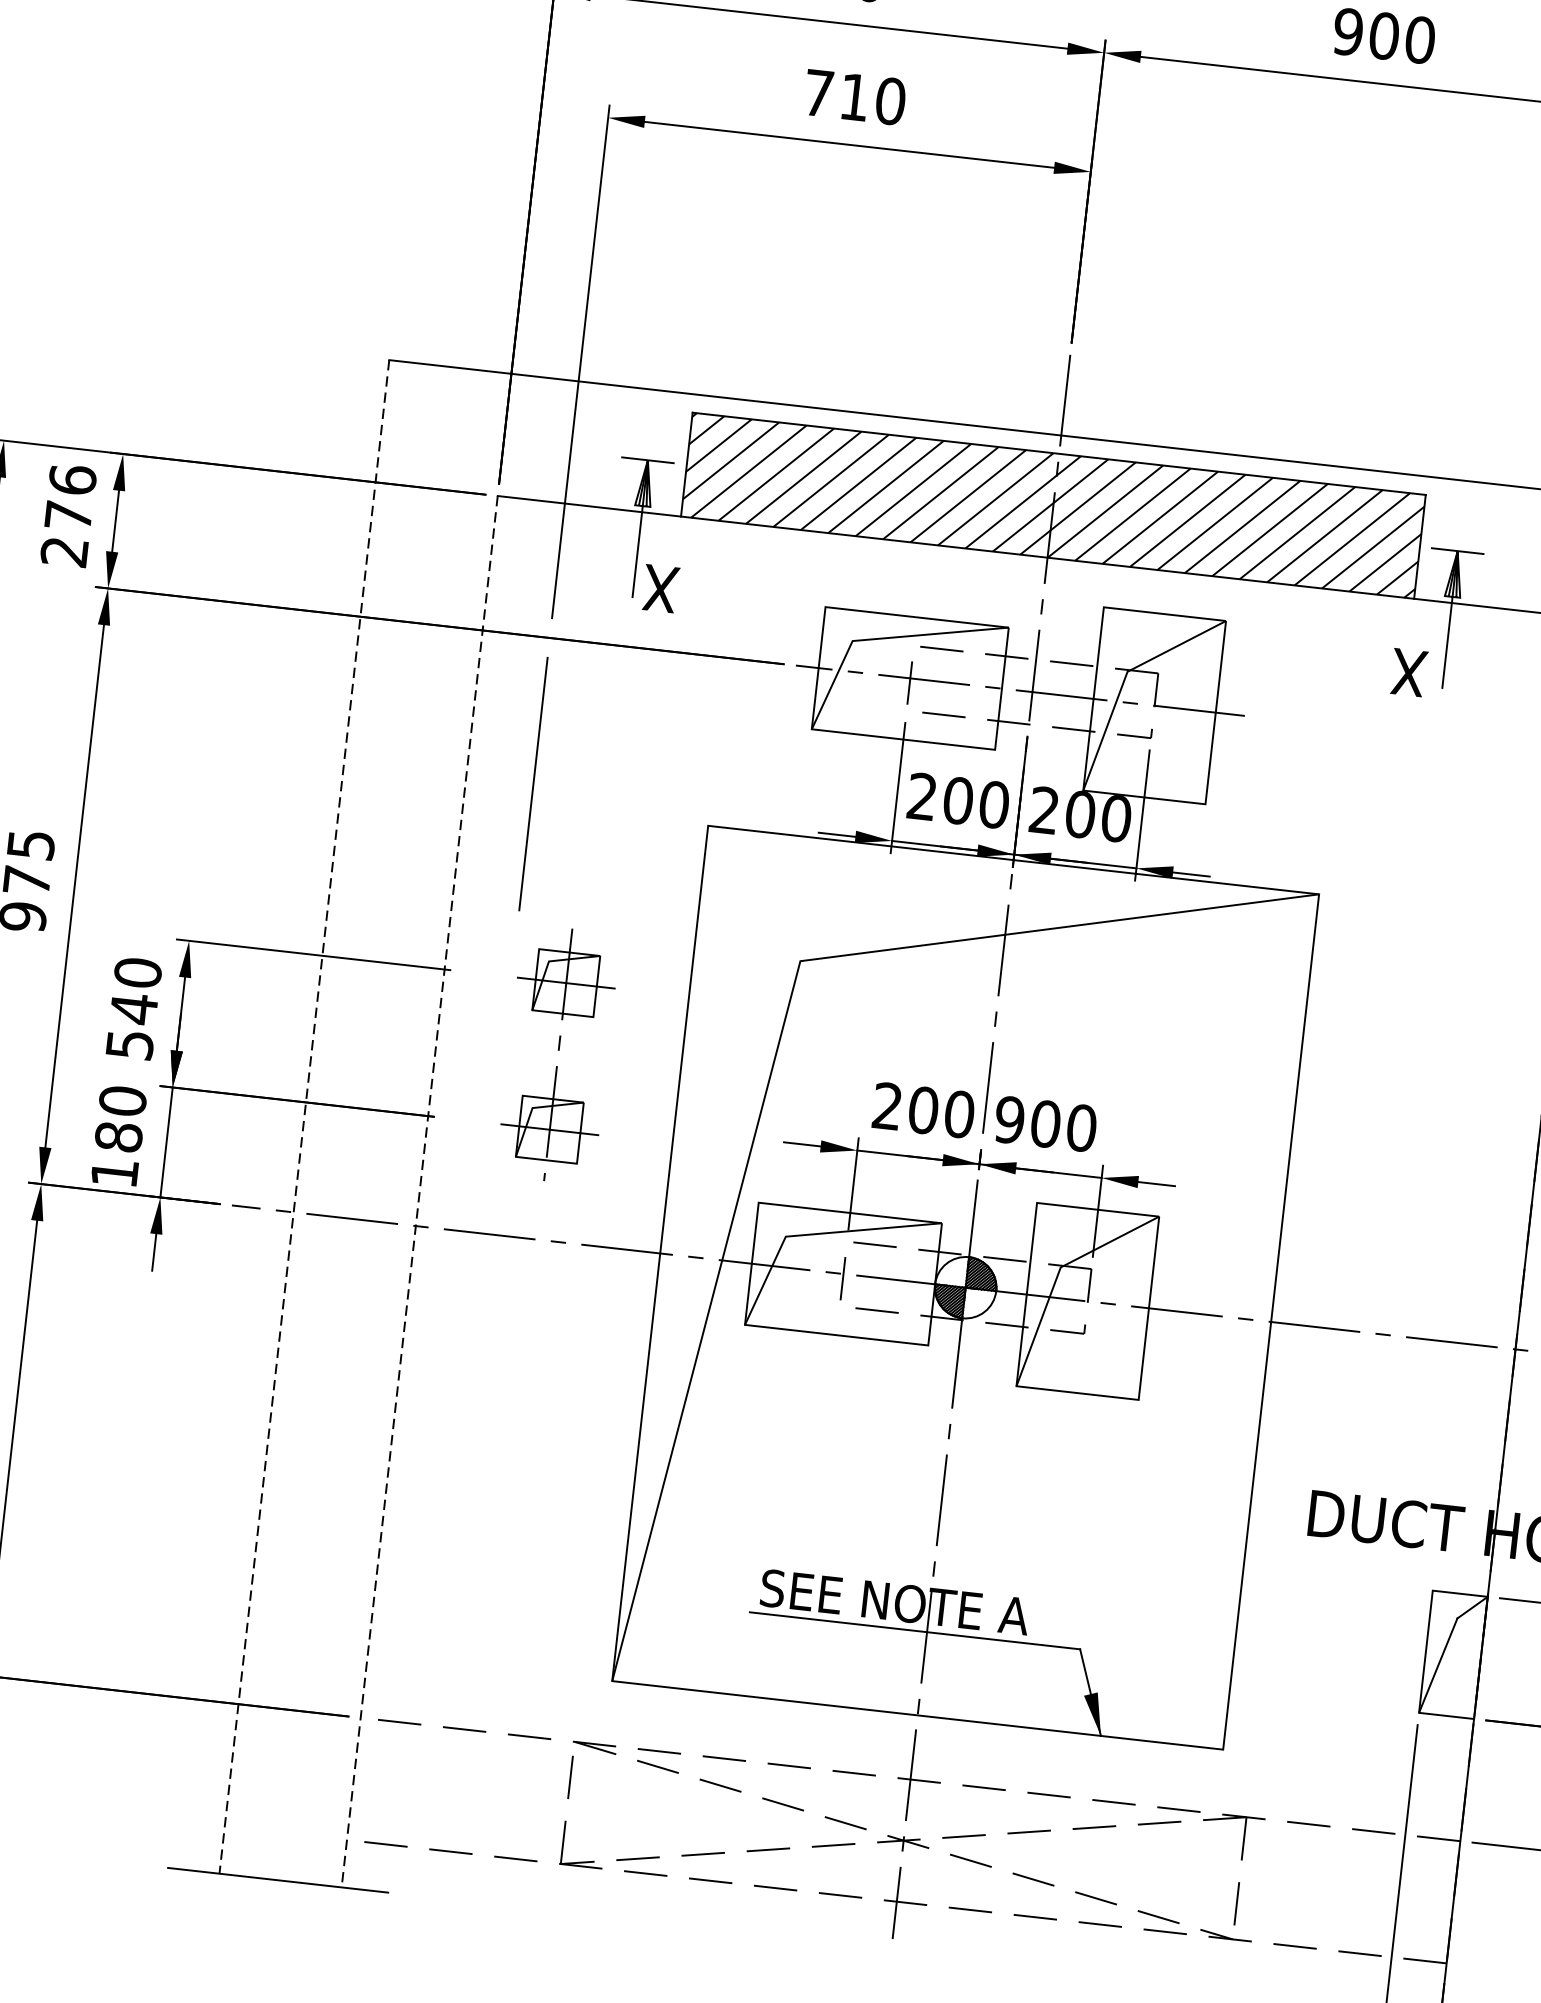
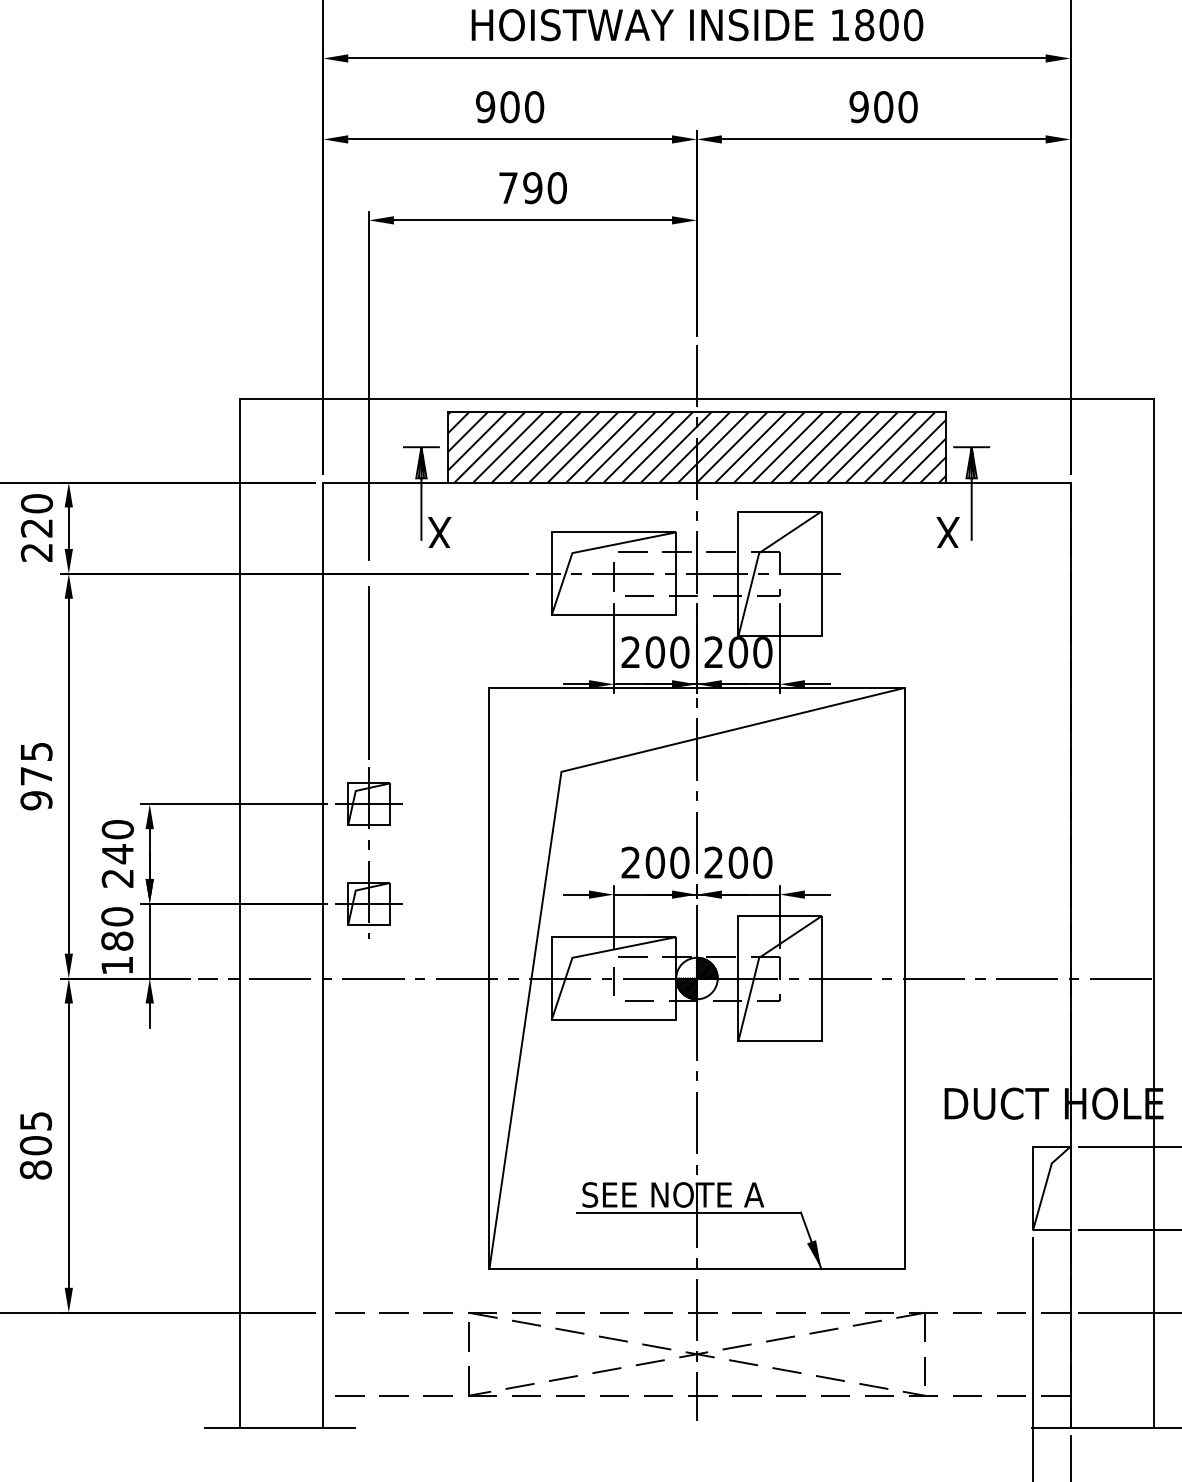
text: (854, 97) -> (532, 188), 710 -> 790
text: (70, 497) -> (36, 515), 276 -> 220
text: (129, 1044) -> (117, 878), 540 -> 240
part: (557, 1054) -> (368, 852), moved
line: (304, 1118) -> (240, 914), dashed -> solid
text: (1009, 1119) -> (713, 862), 900 -> 200
line: (419, 1192) -> (323, 955), dashed -> solid

